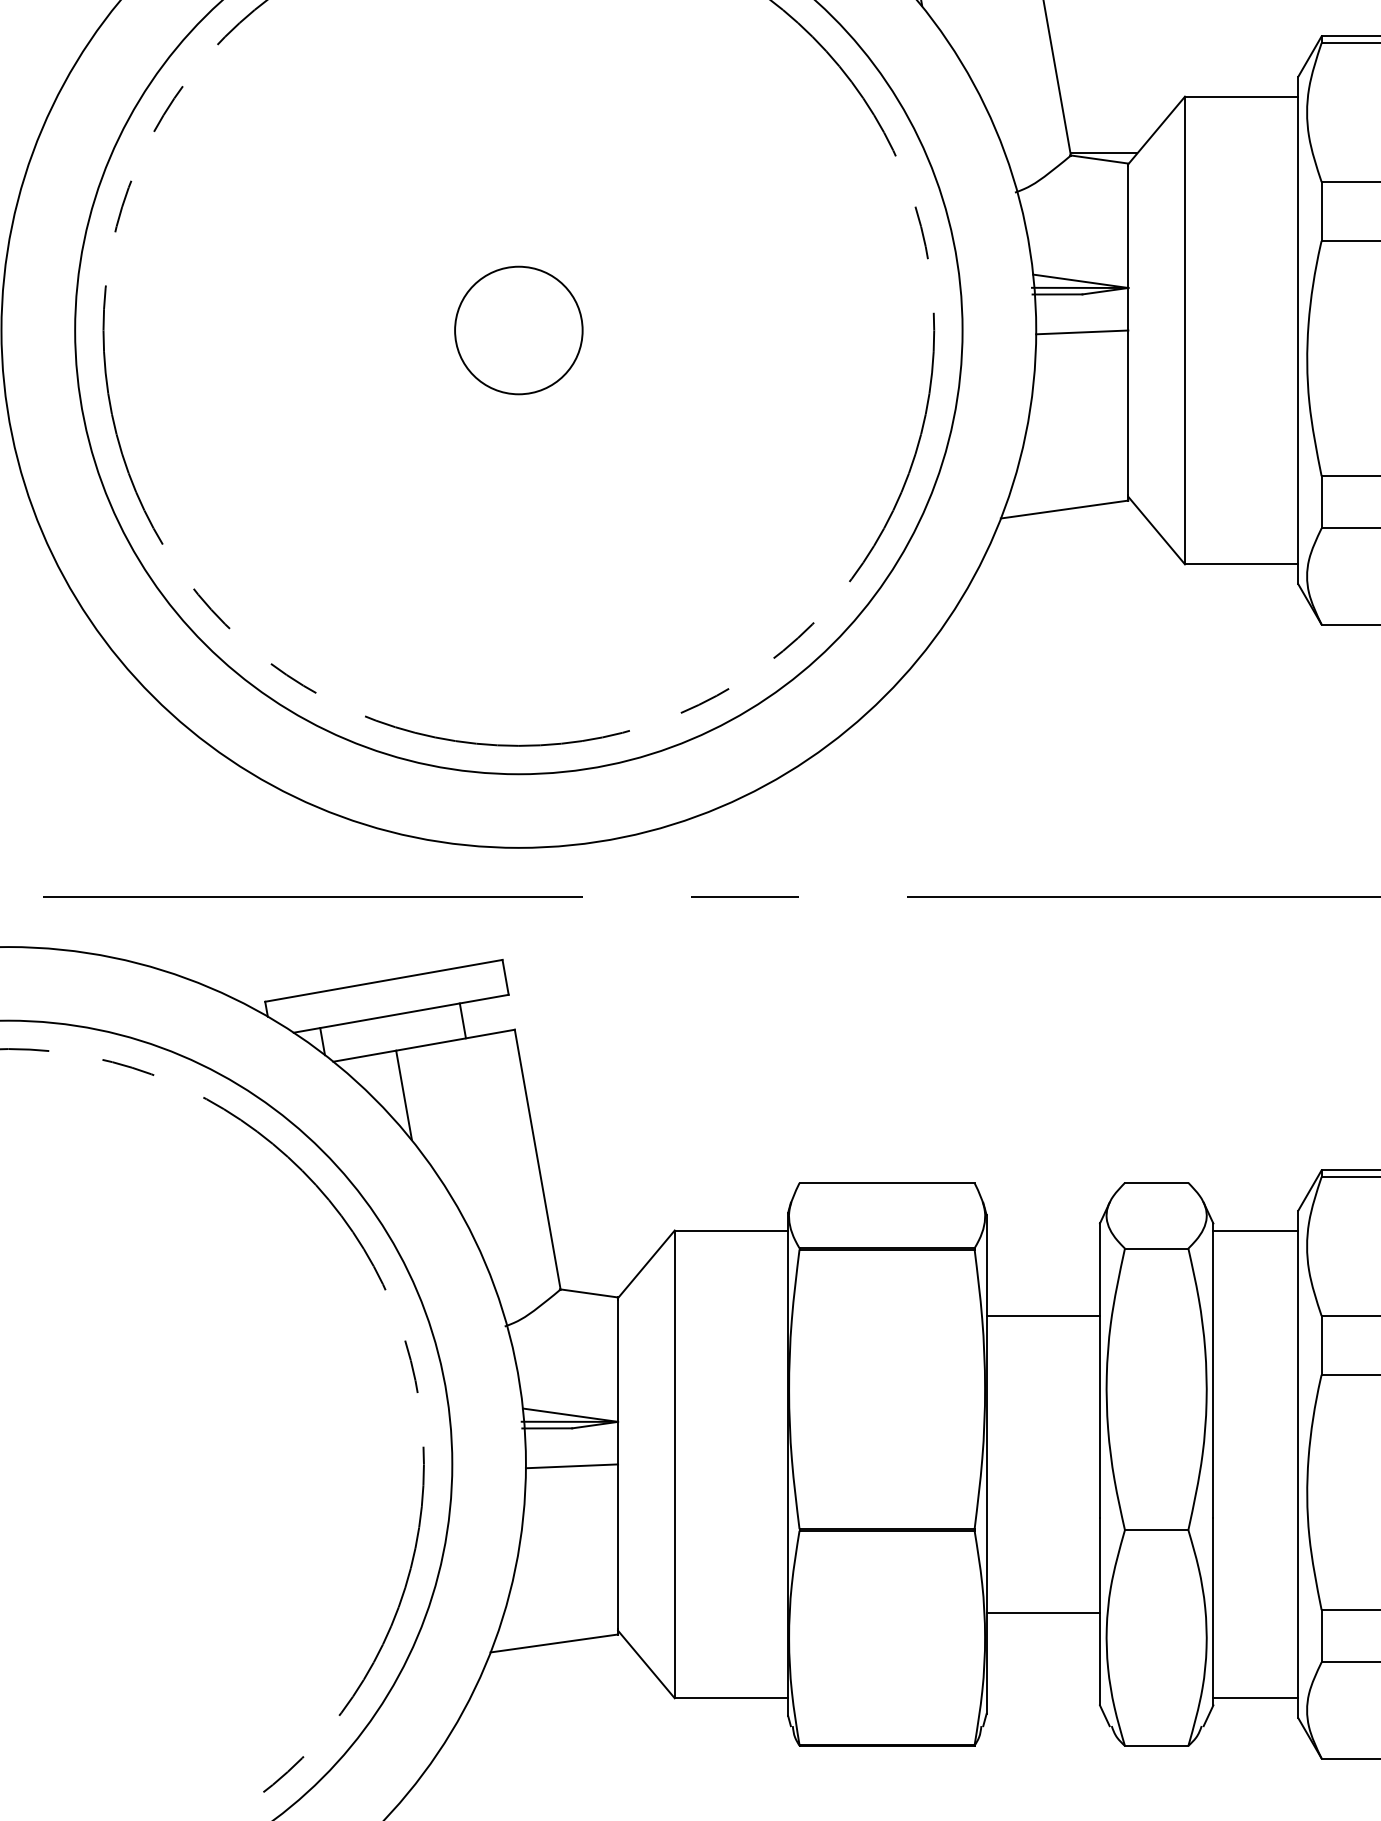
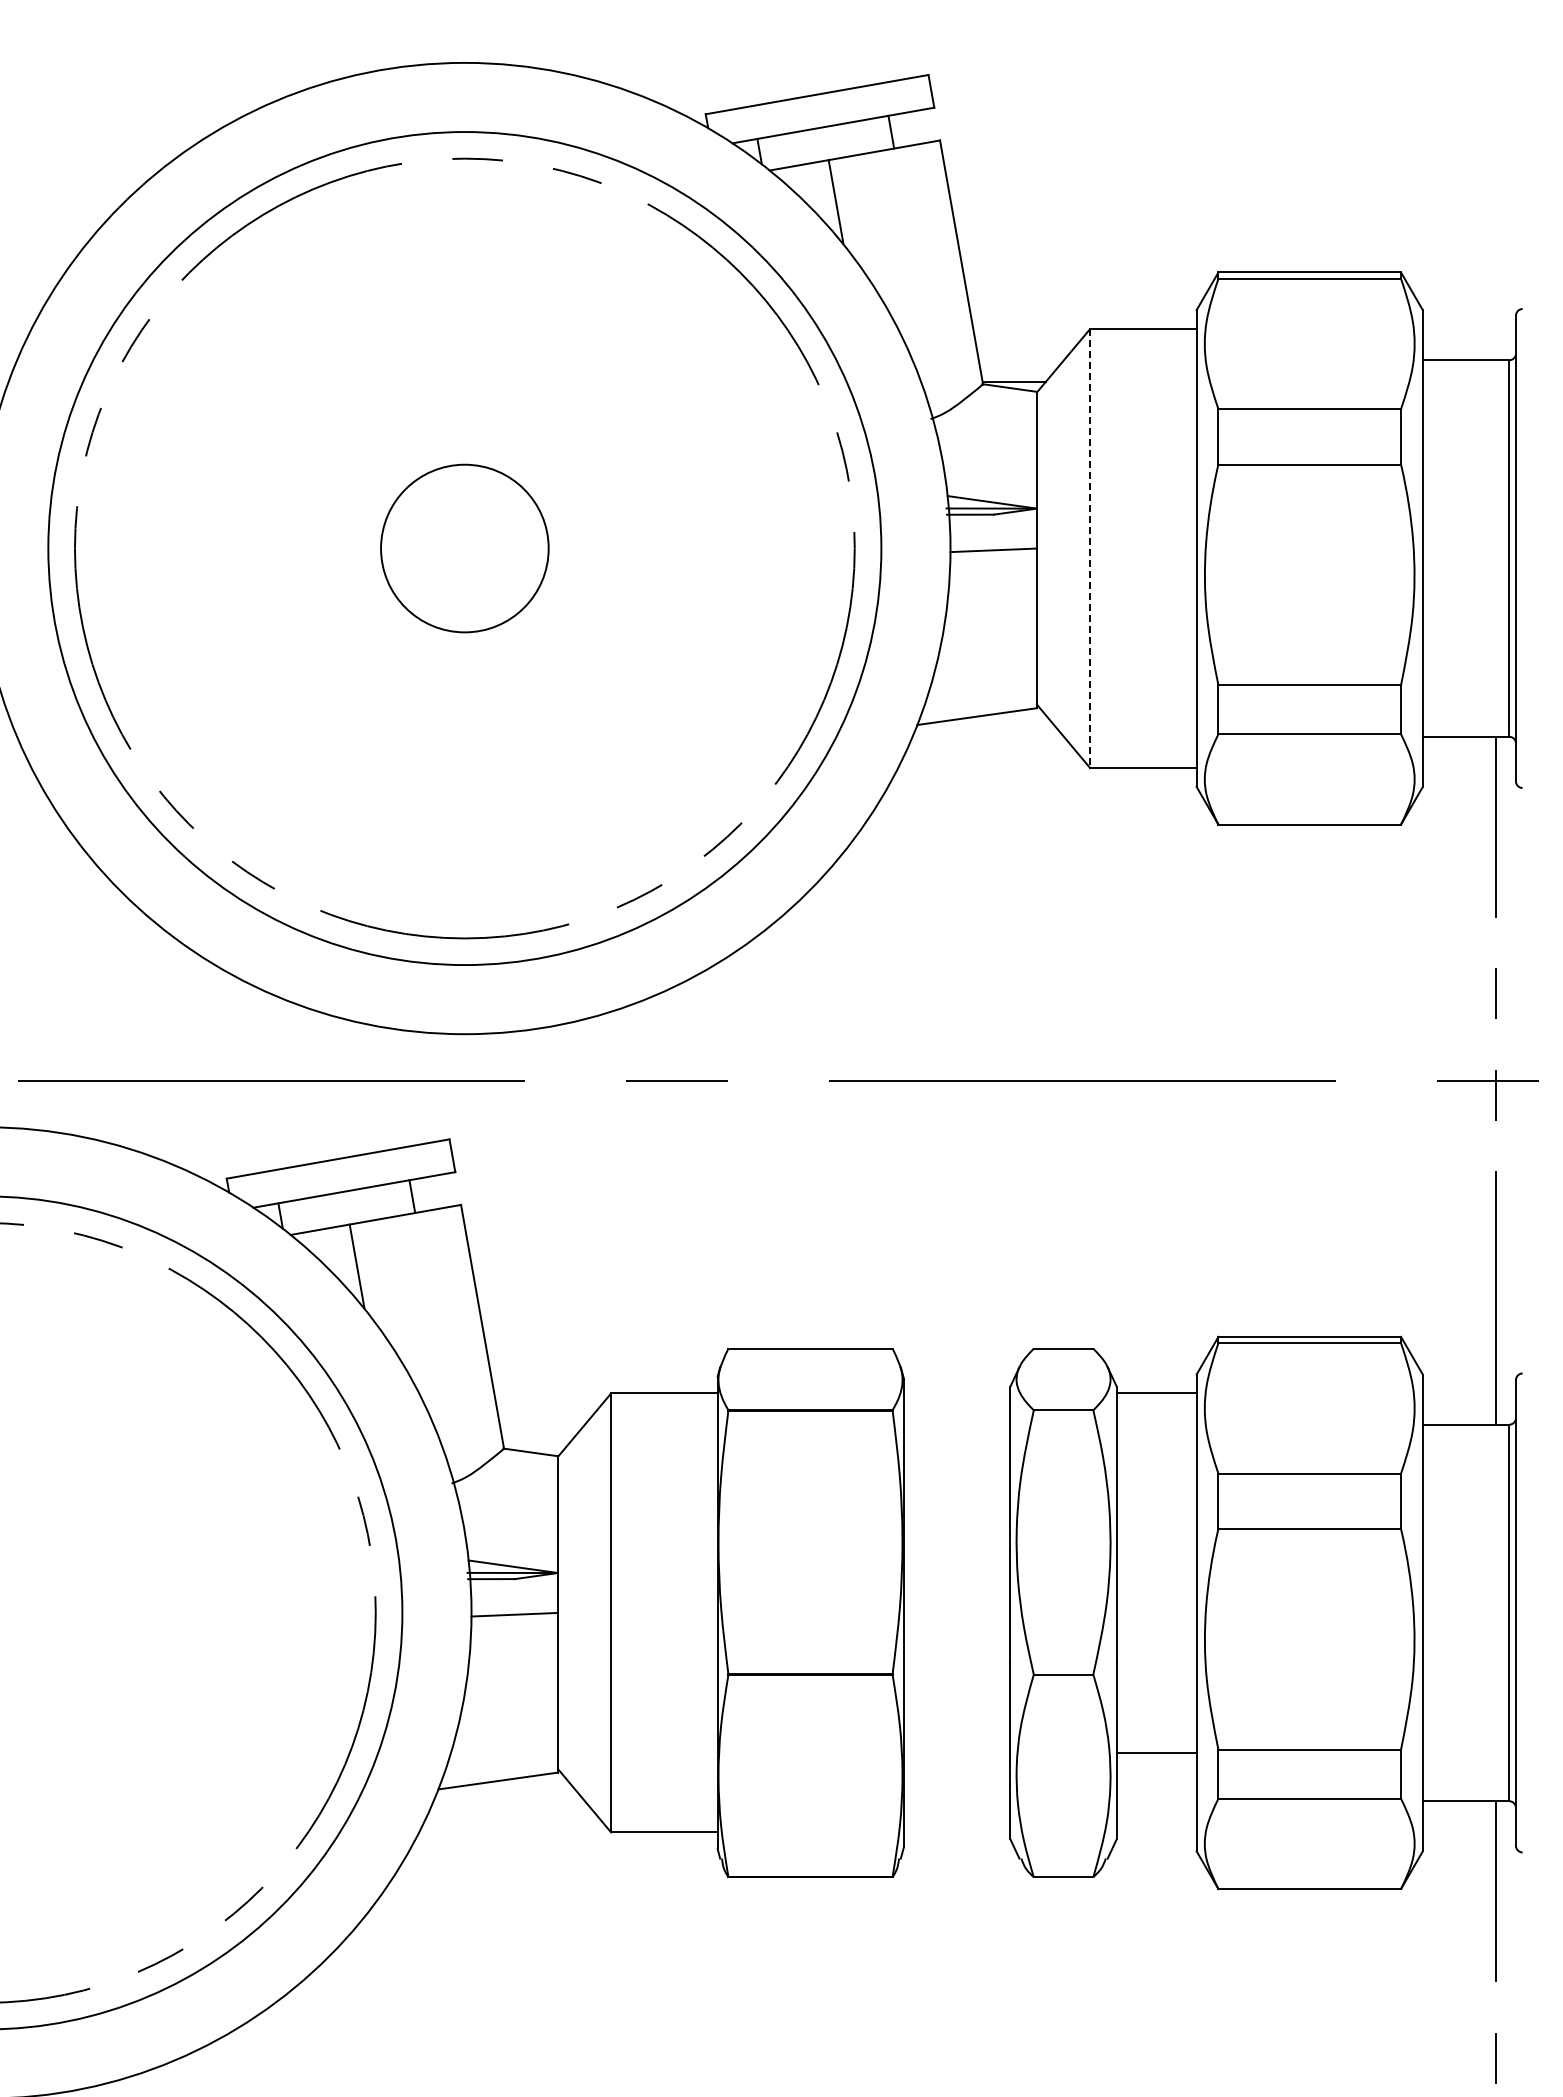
circle: (518, 330) -> (464, 548), size x1.4
line: (1185, 330) -> (1090, 548), solid -> dashed
line: (1042, 1315) -> (956, 1473), removed
line: (1042, 1613) -> (956, 1752), removed
line: (1255, 1698) -> (1156, 1753), moved

